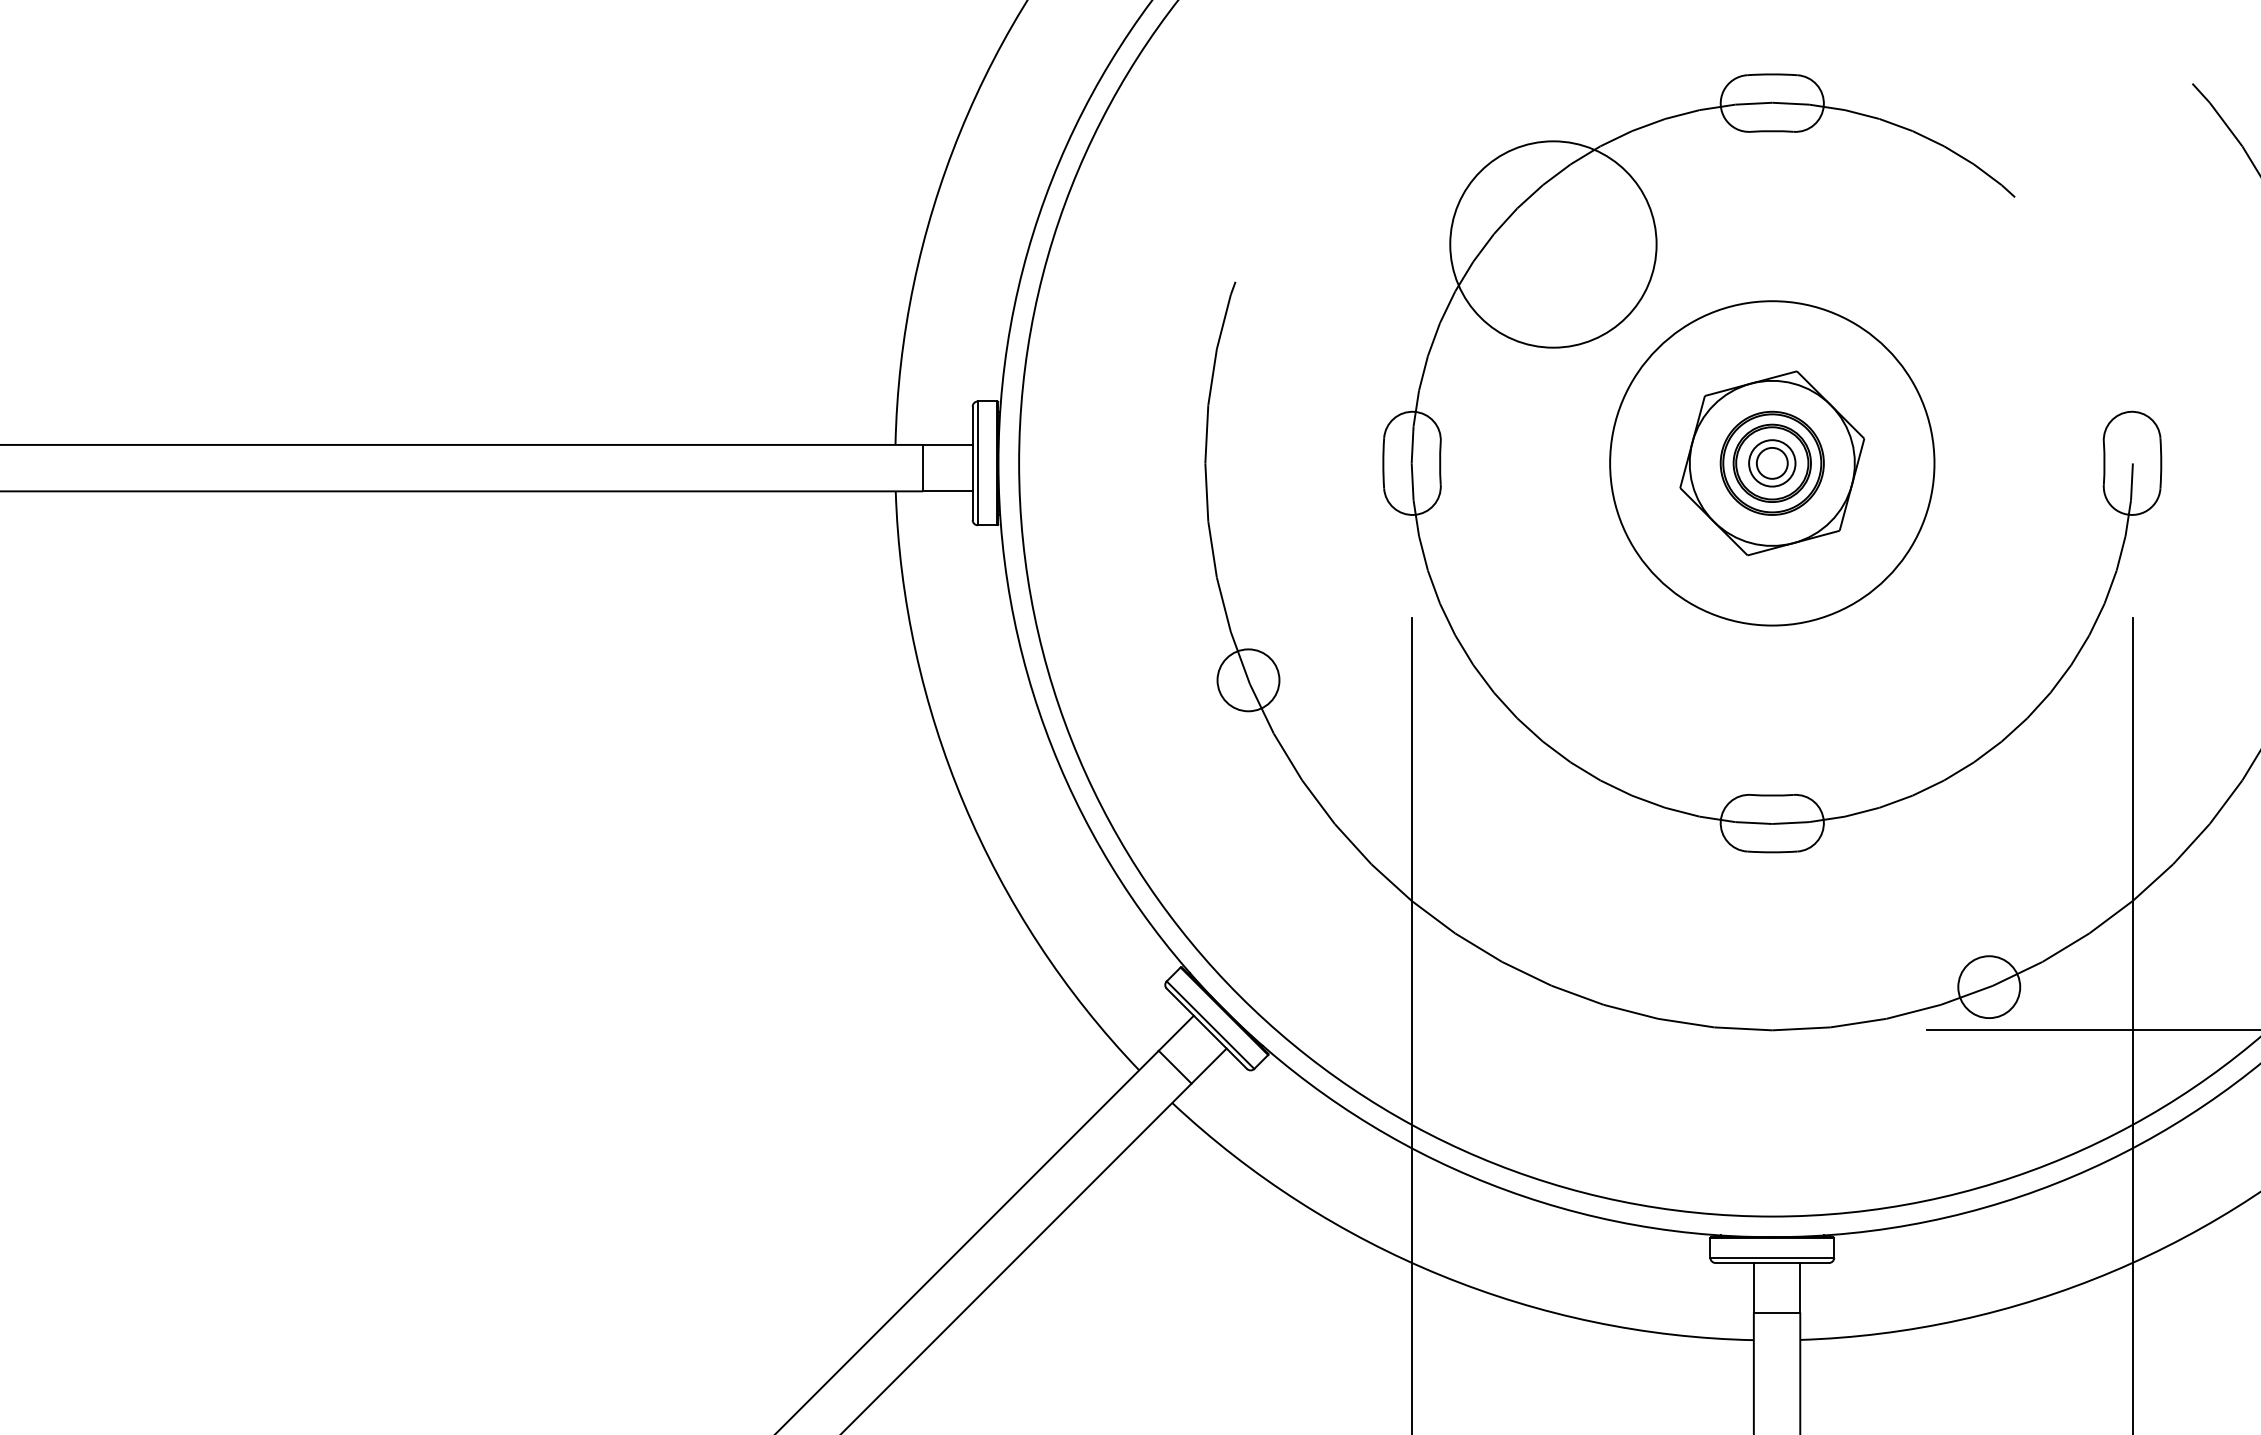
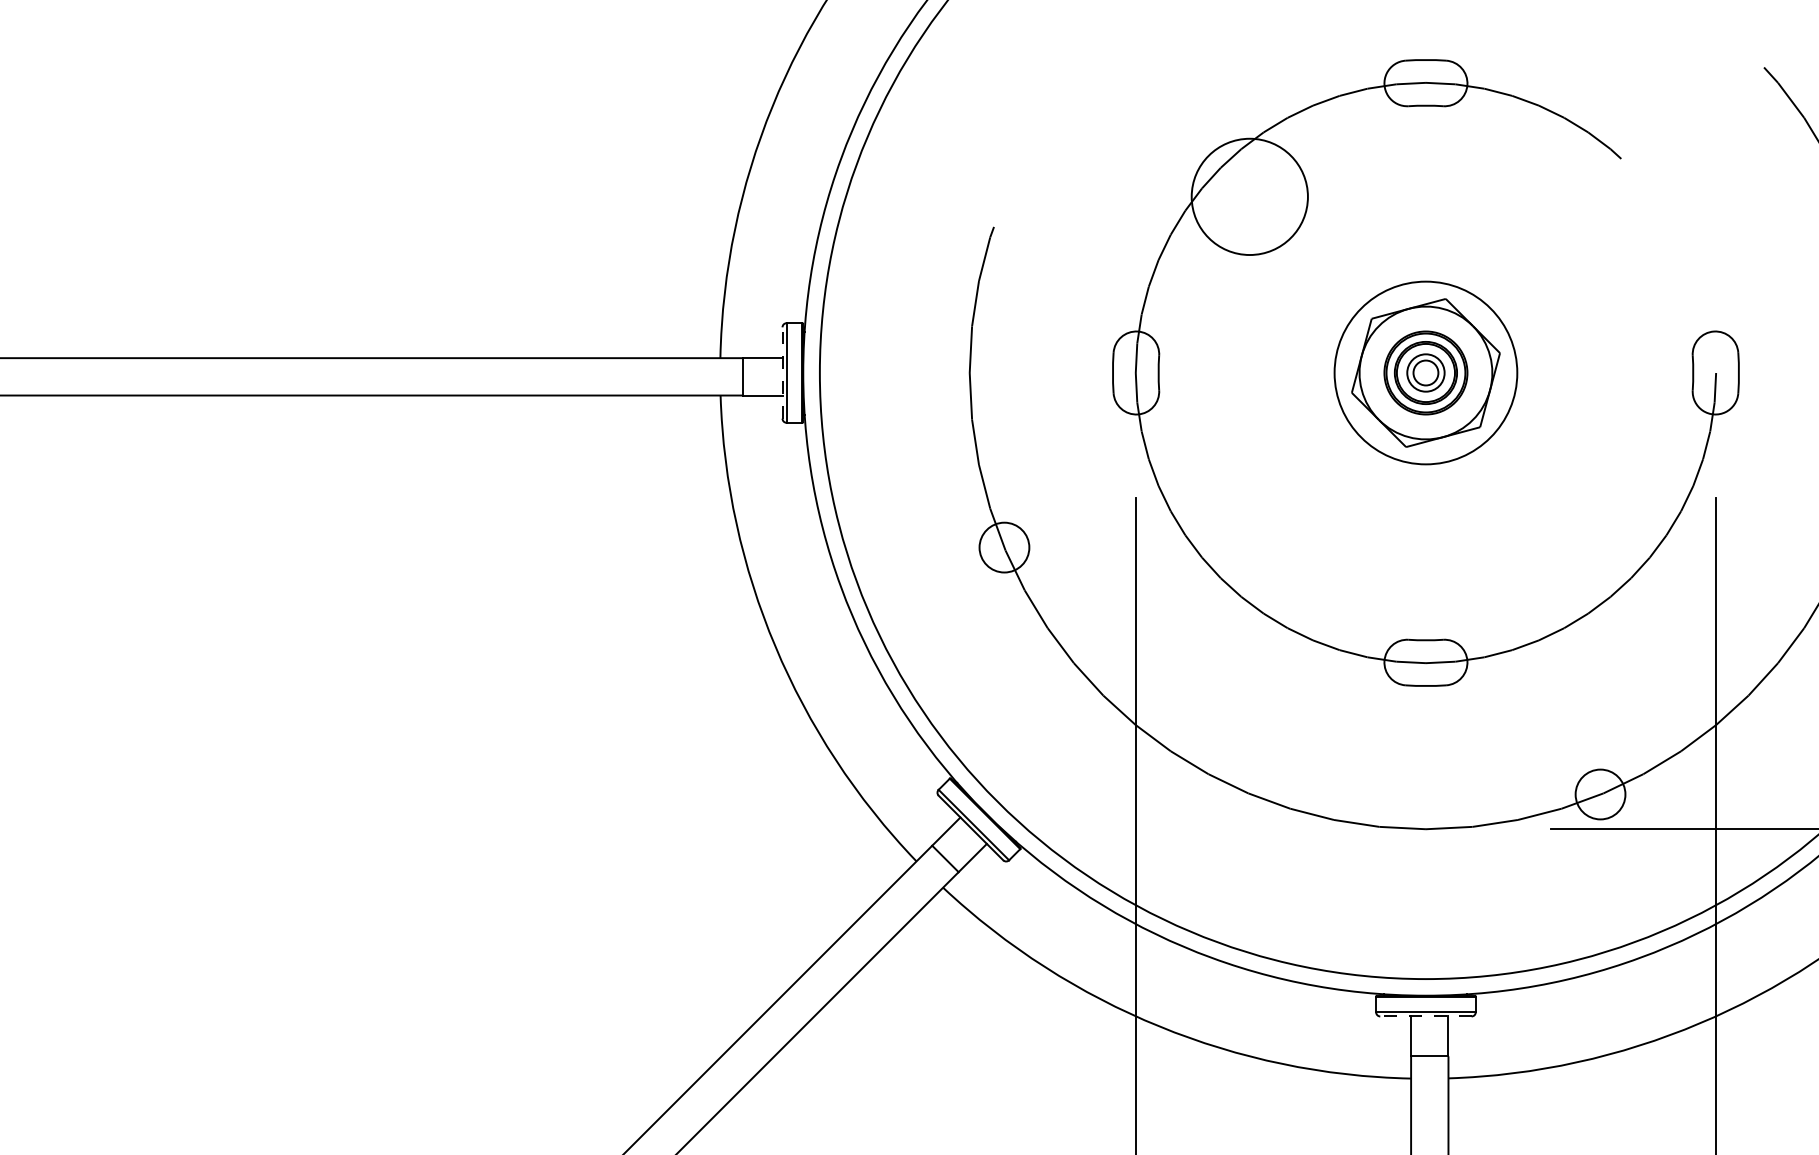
circle: (1553, 244) -> (1249, 196), size x0.7
circle: (1771, 462) -> (1425, 372), size x0.7
line: (972, 463) -> (782, 373), solid -> dashed
line: (1771, 1263) -> (1425, 1016), solid -> dashed

